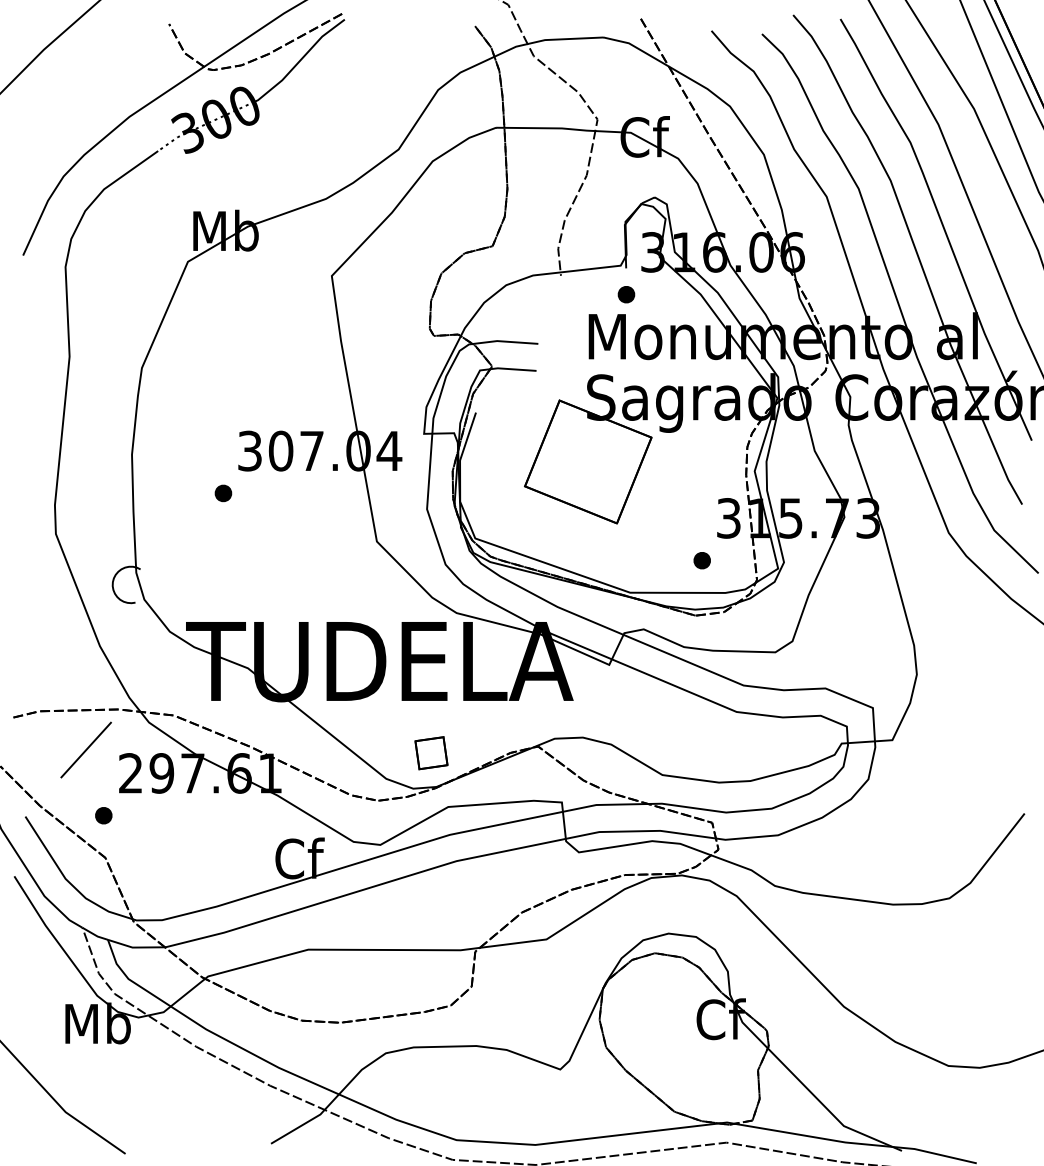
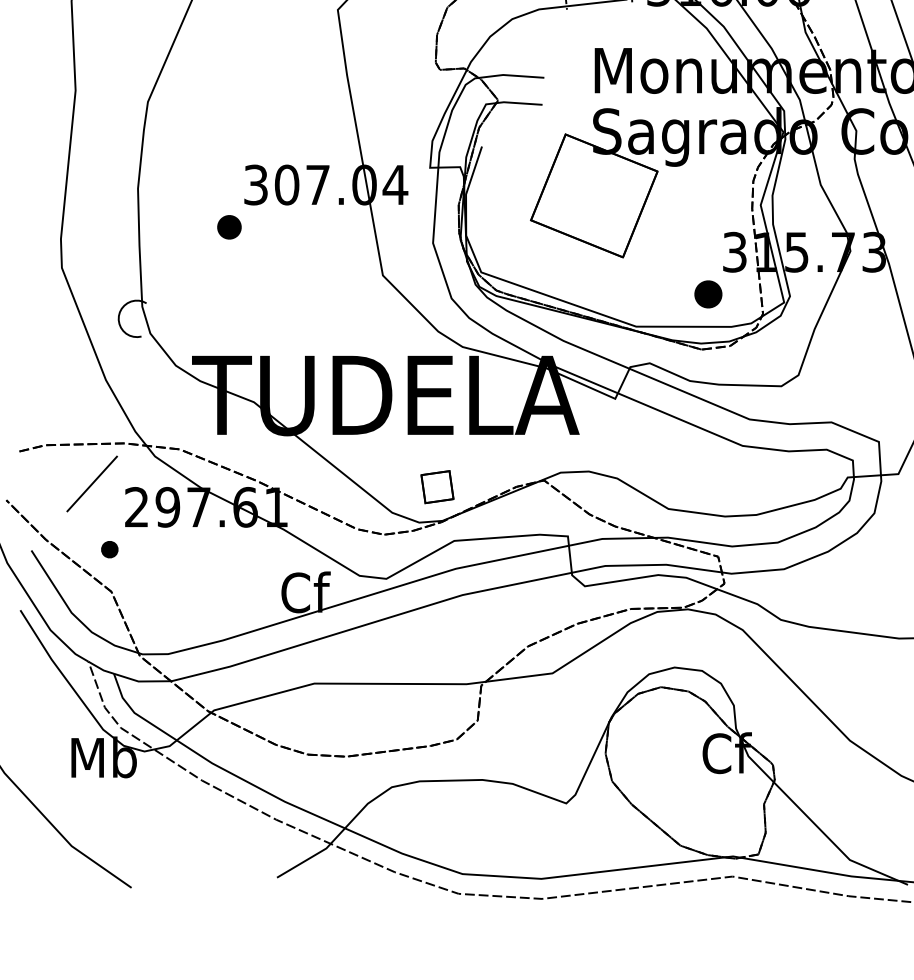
part: (626, 294) -> (632, 28), removed
part: (223, 493) -> (229, 227), size x1.4
part: (701, 560) -> (707, 294), size x1.6

